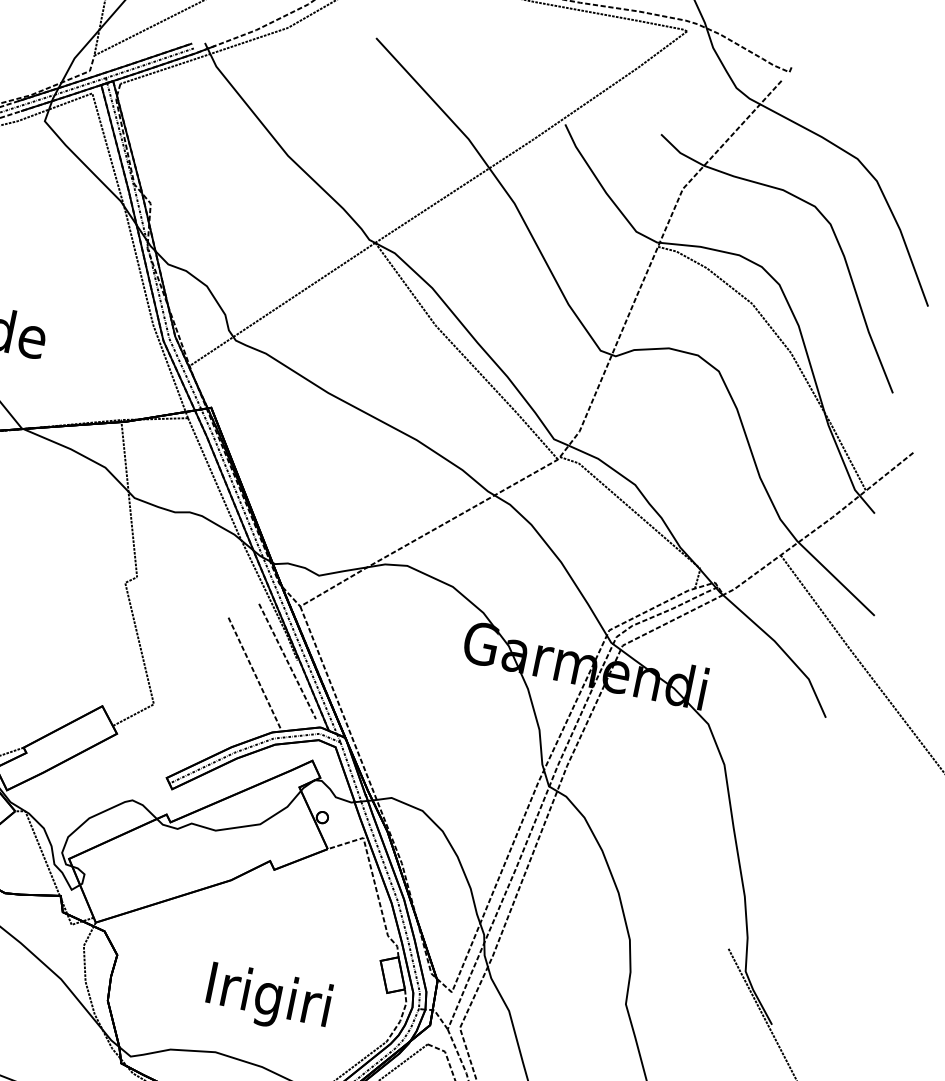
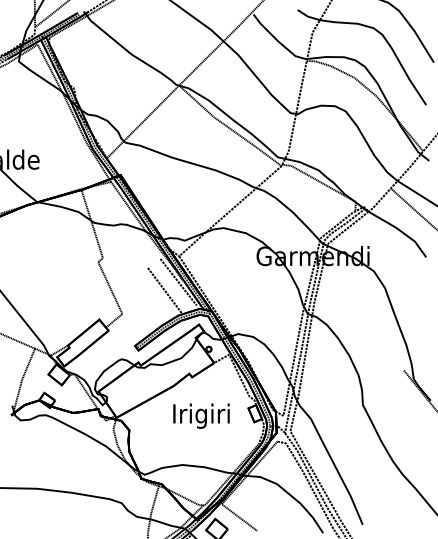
text: (268, 997) -> (201, 415), moved

